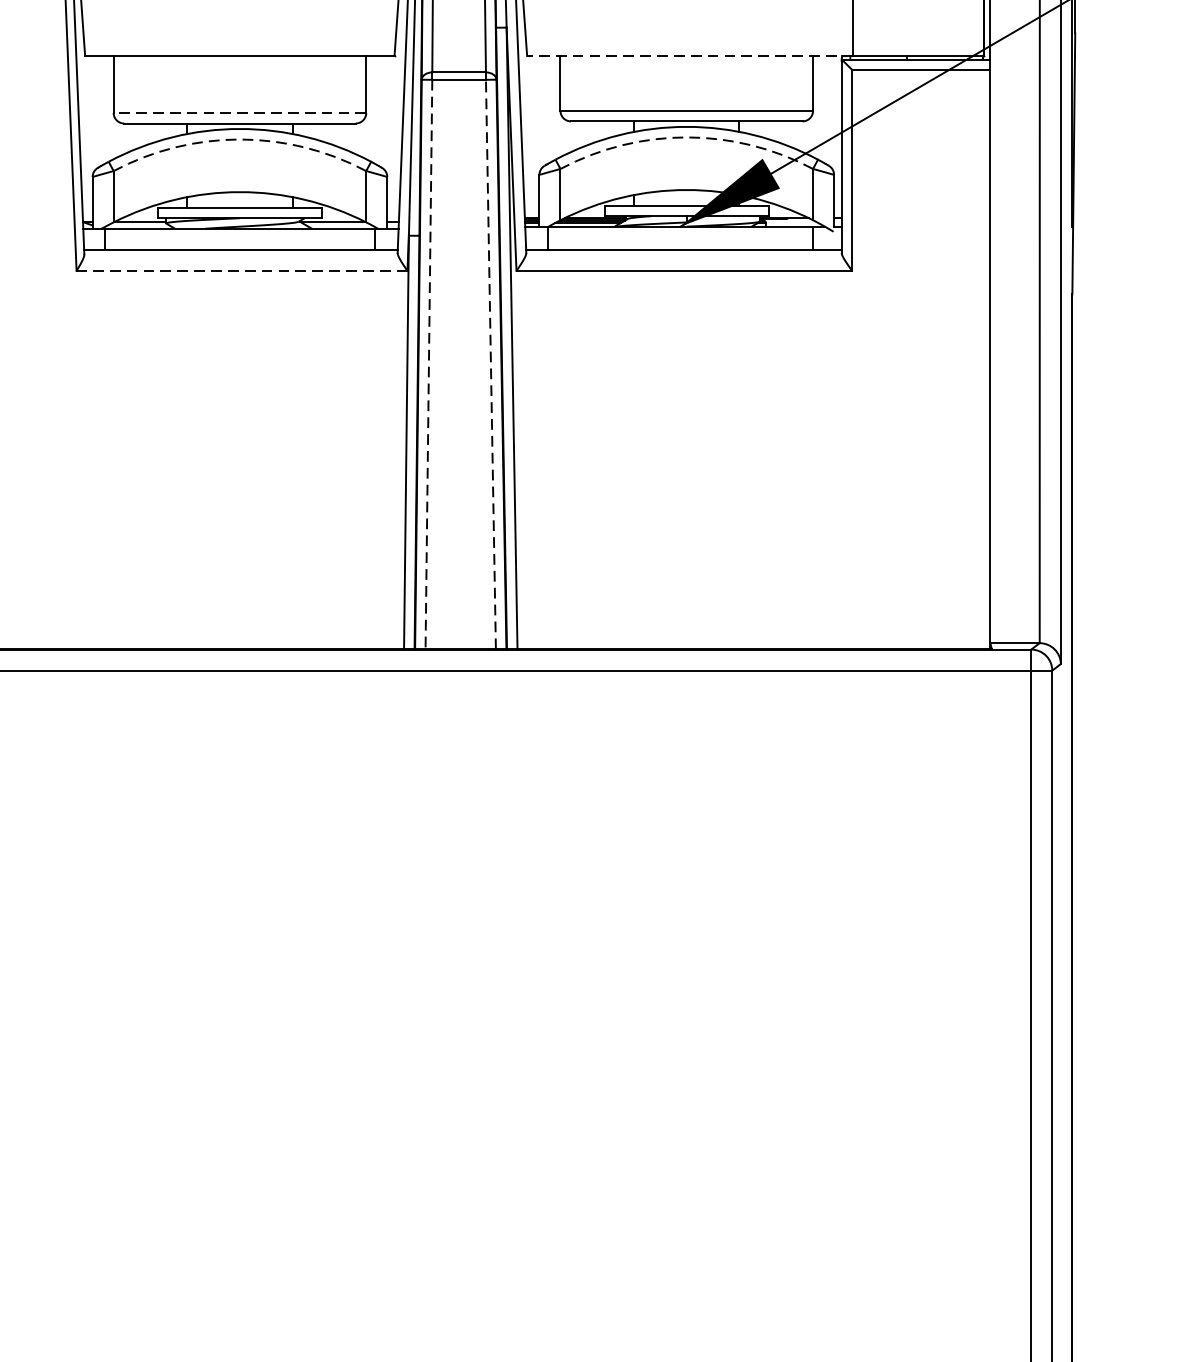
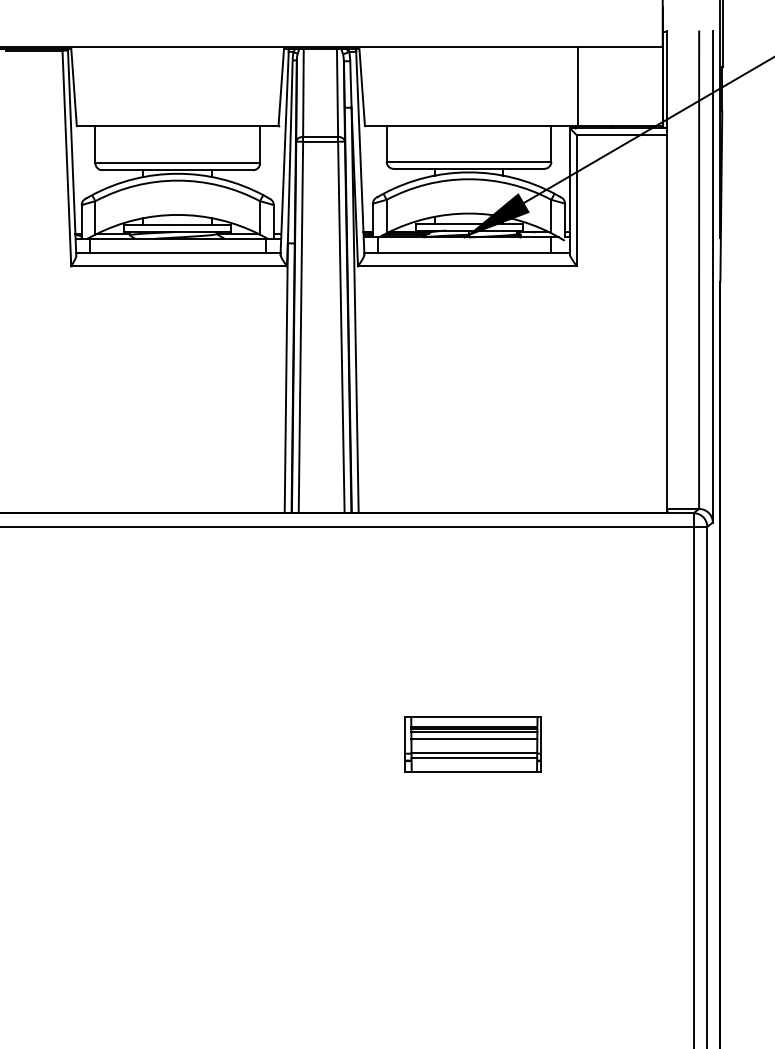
line: (689, 56) -> (470, 126), dashed -> solid
line: (239, 113) -> (177, 163), dashed -> solid
arc: (687, 137) -> (469, 179), dashed -> solid
arc: (239, 139) -> (177, 180), dashed -> solid
line: (242, 271) -> (179, 266), dashed -> solid
line: (428, 364) -> (300, 327), dashed -> solid
line: (491, 364) -> (341, 327), dashed -> solid
part: (692, 1004) -> (472, 744), added

